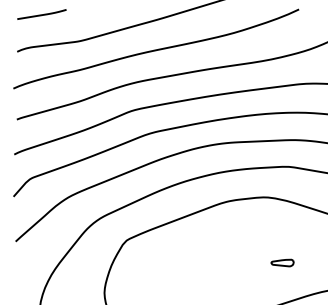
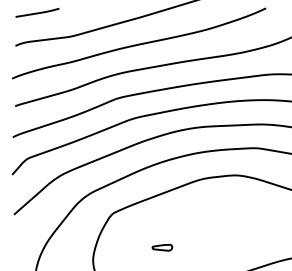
part: (282, 262) -> (162, 247), moved

